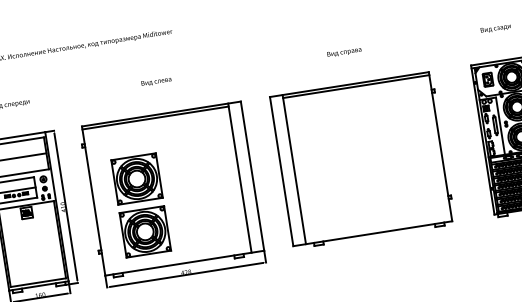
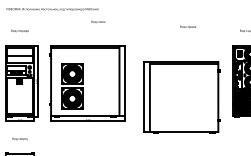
text: (342, 51) -> (187, 26), moved
text: (156, 80) -> (98, 21), moved
part: (361, 160) -> (181, 97), moved

